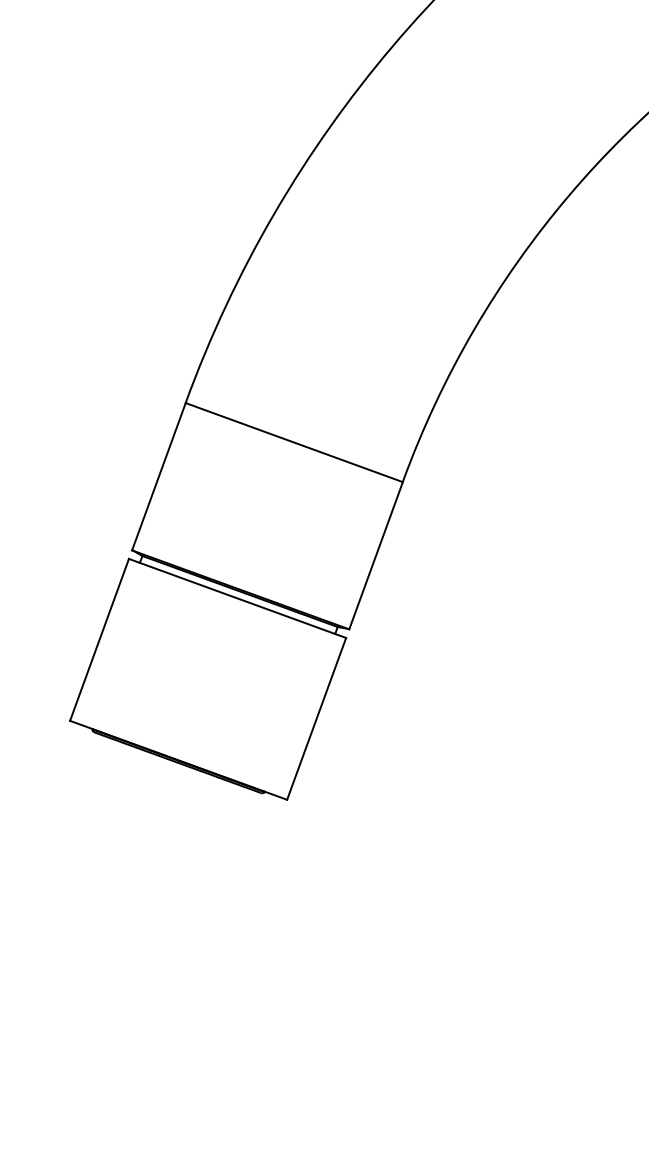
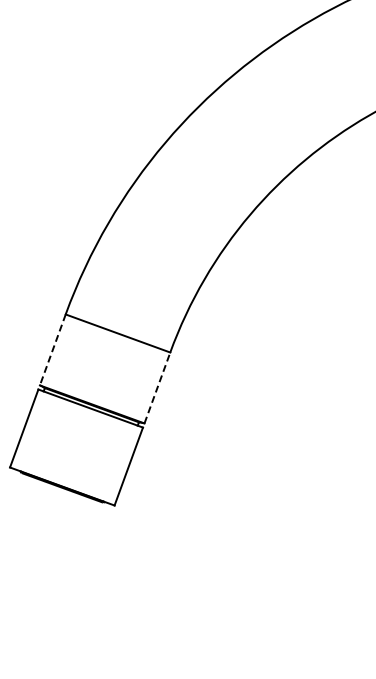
line: (158, 475) -> (52, 349), solid -> dashed
line: (376, 554) -> (157, 387), solid -> dashed

